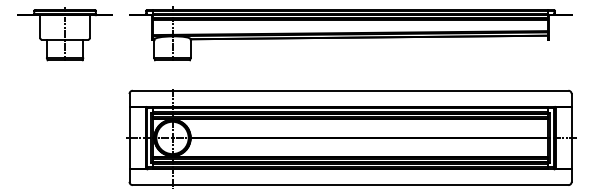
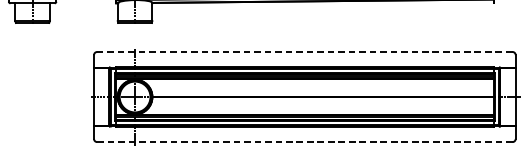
line: (350, 90) -> (304, 51), solid -> dashed
line: (350, 185) -> (304, 142), solid -> dashed

